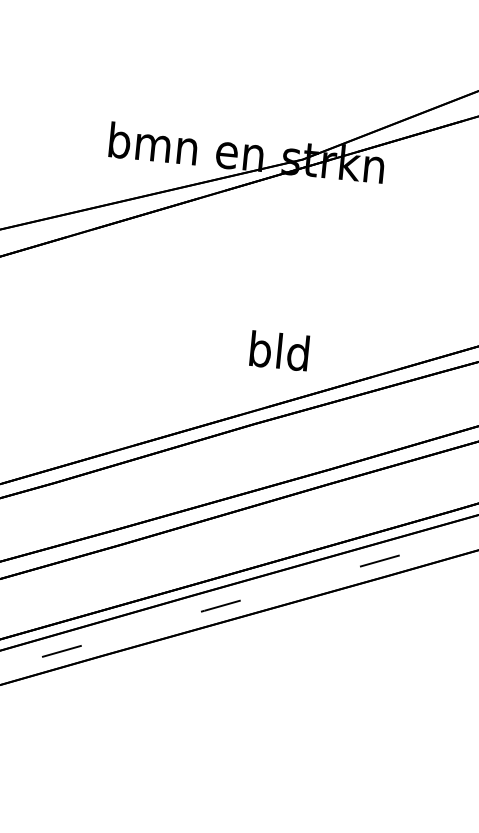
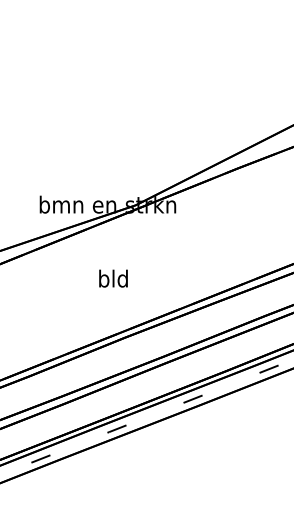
text: (279, 350) -> (113, 278), moved

